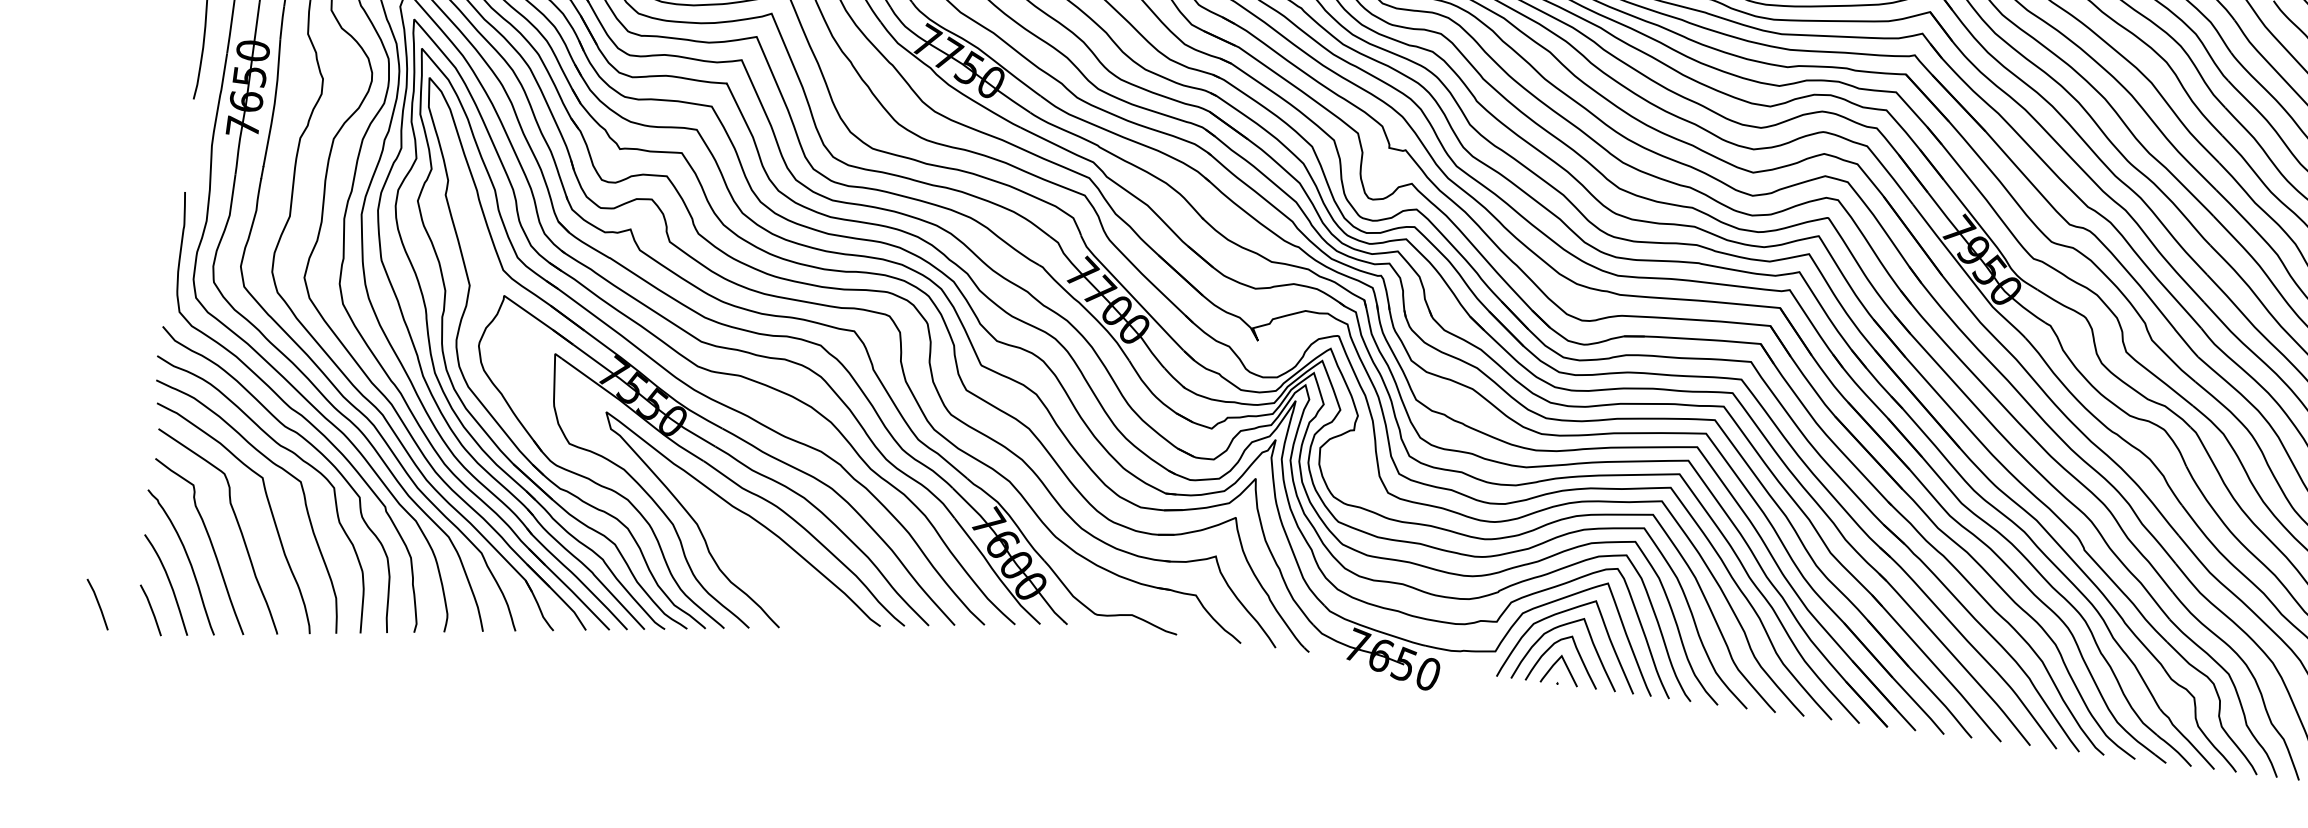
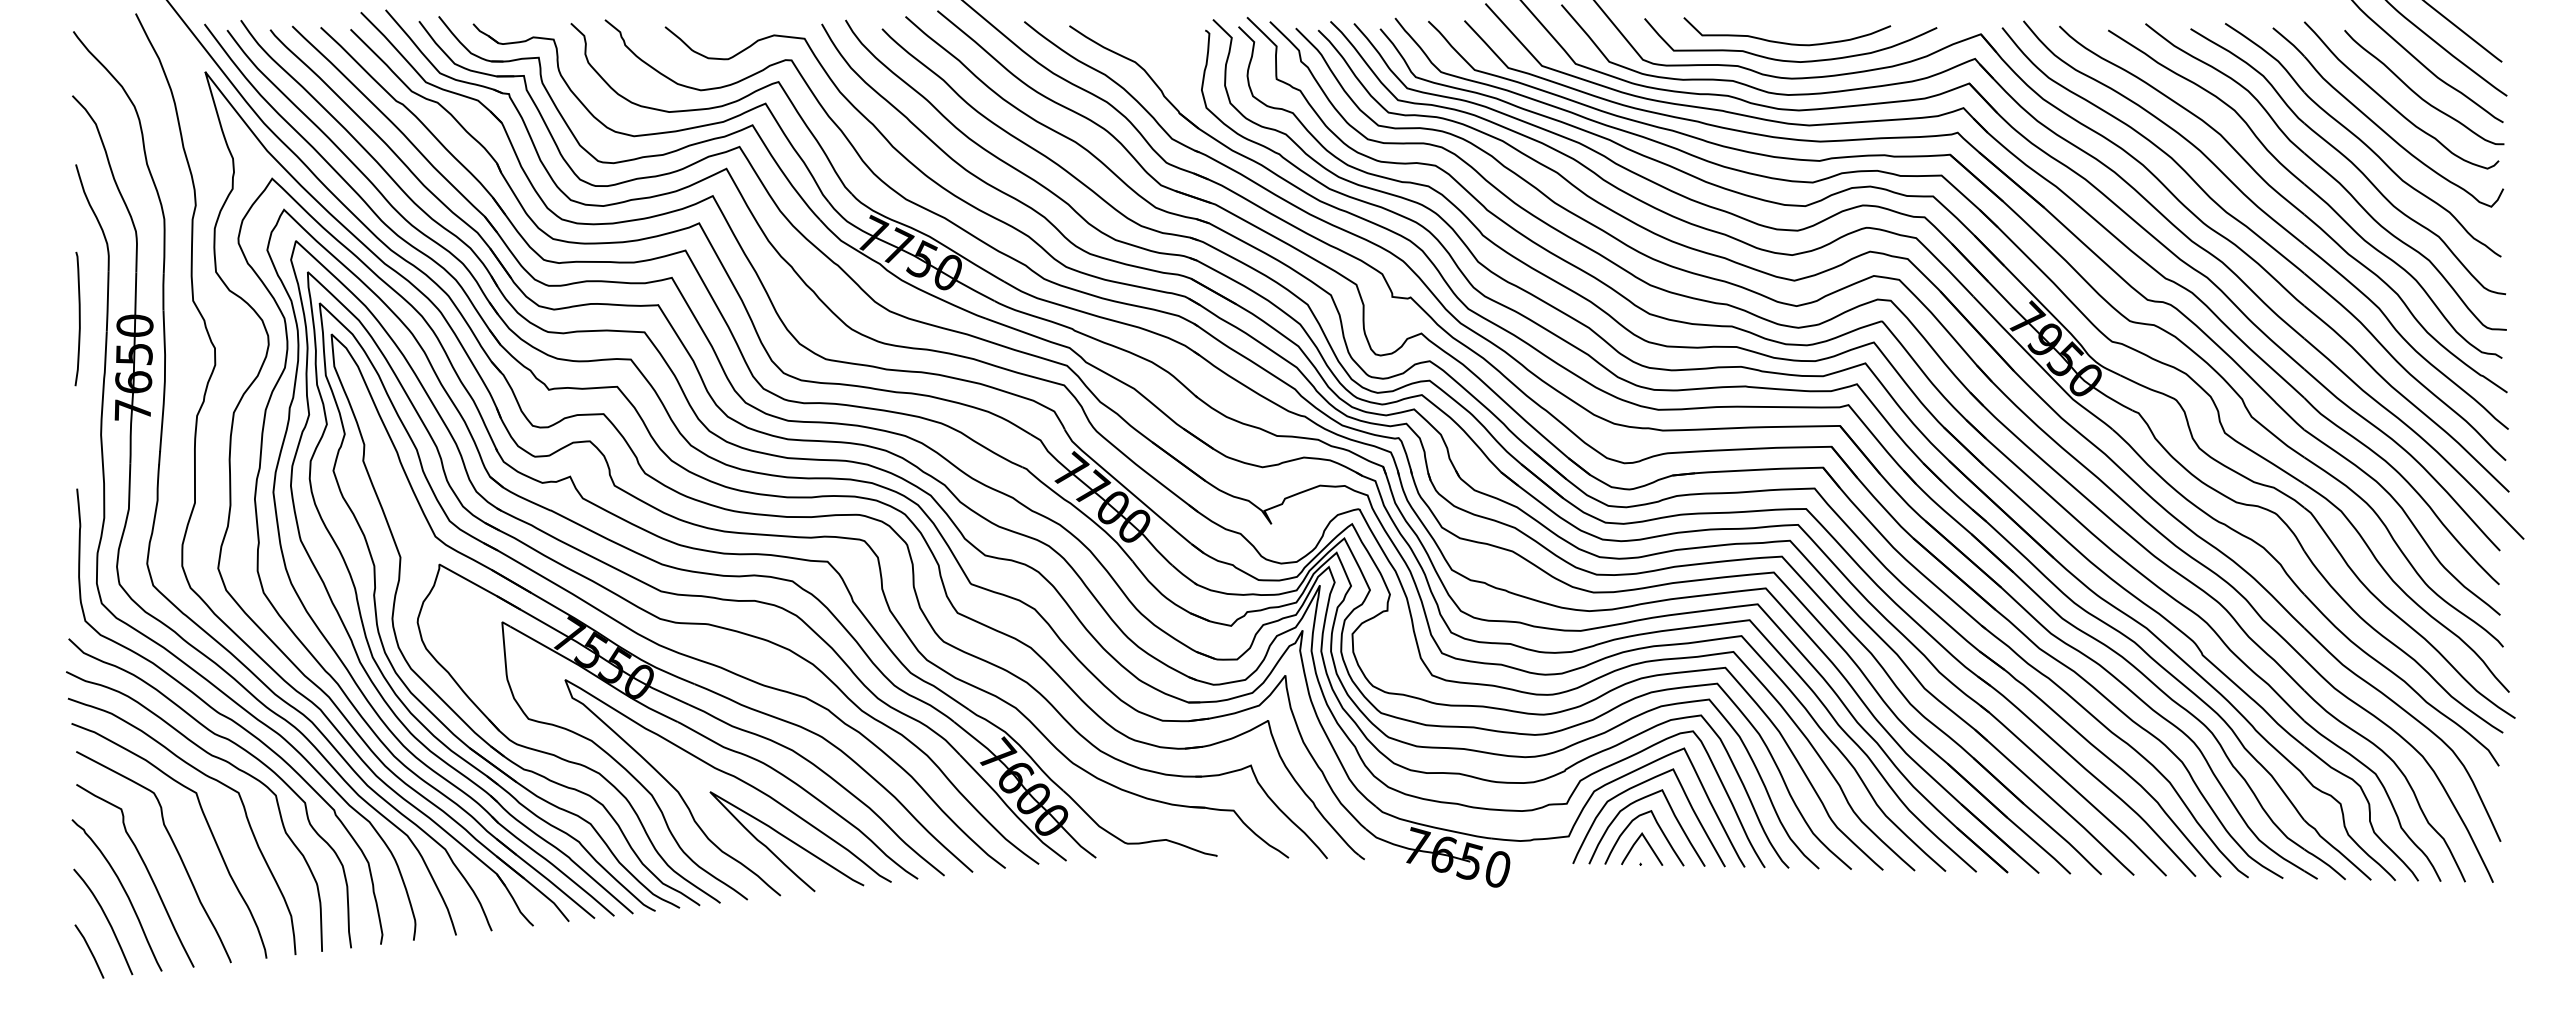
curve: (790, 577) -> (787, 839), added
line: (97, 604) -> (30, 951), removed

